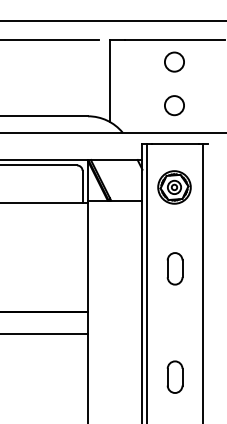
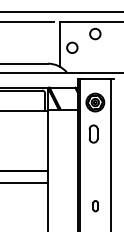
circle: (174, 104) -> (72, 47), moved
part: (174, 267) -> (93, 133), moved
part: (174, 375) -> (95, 205), size x0.6

